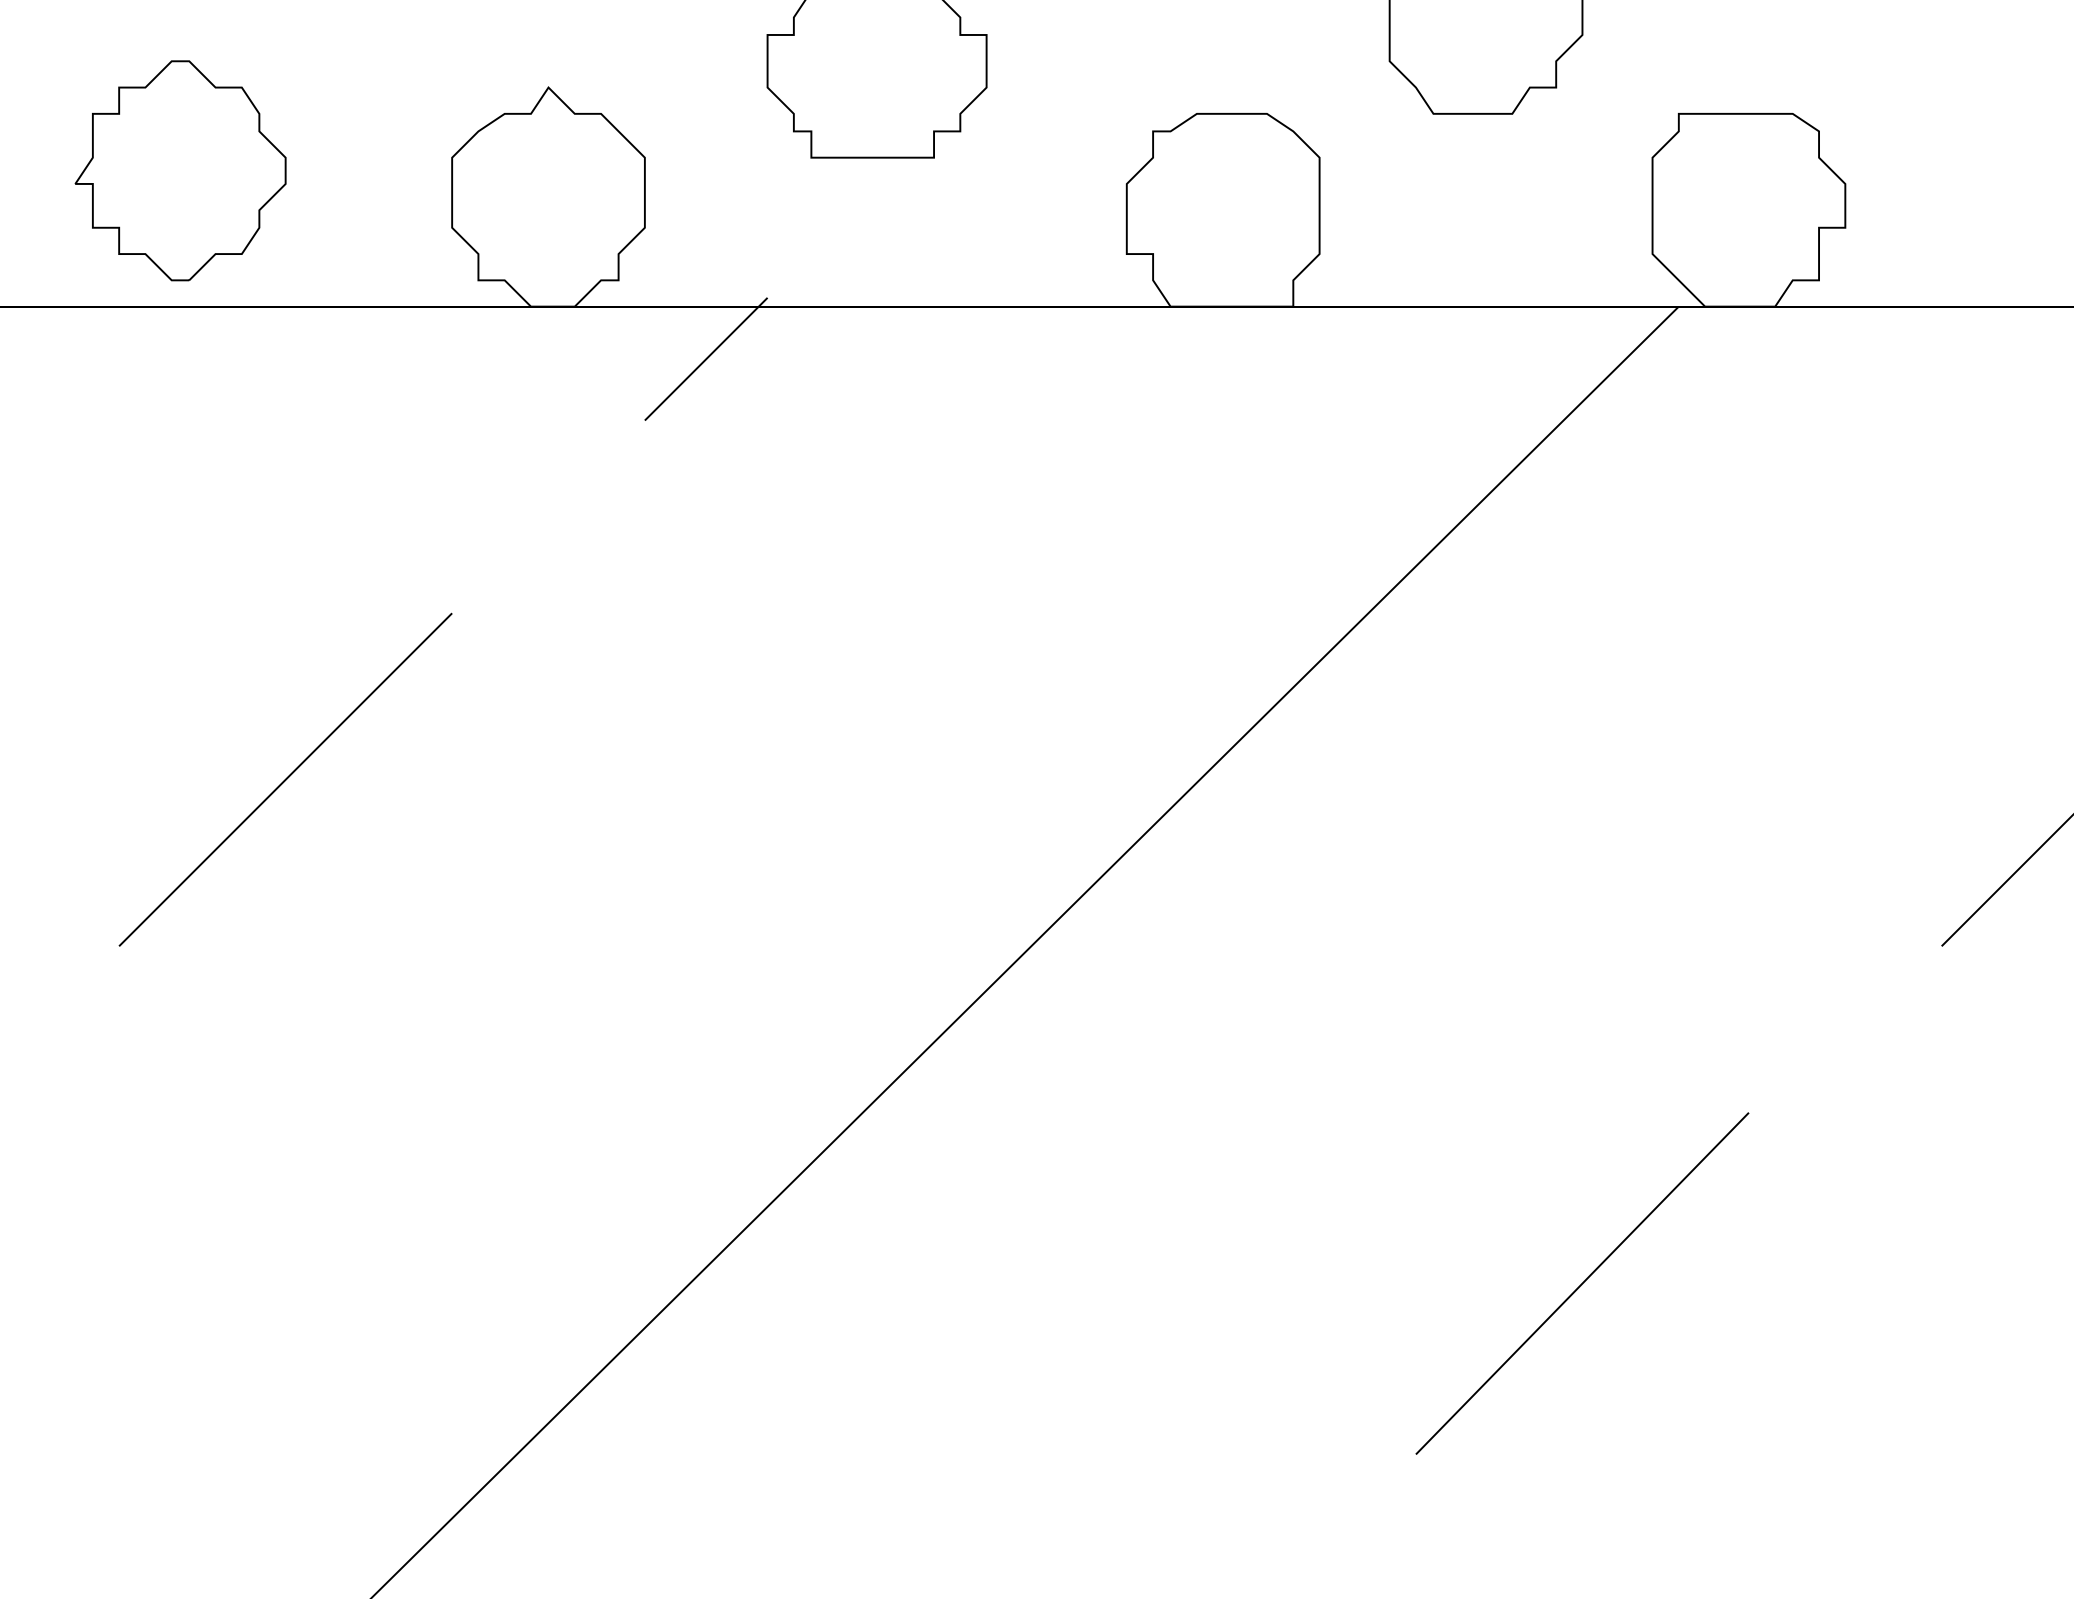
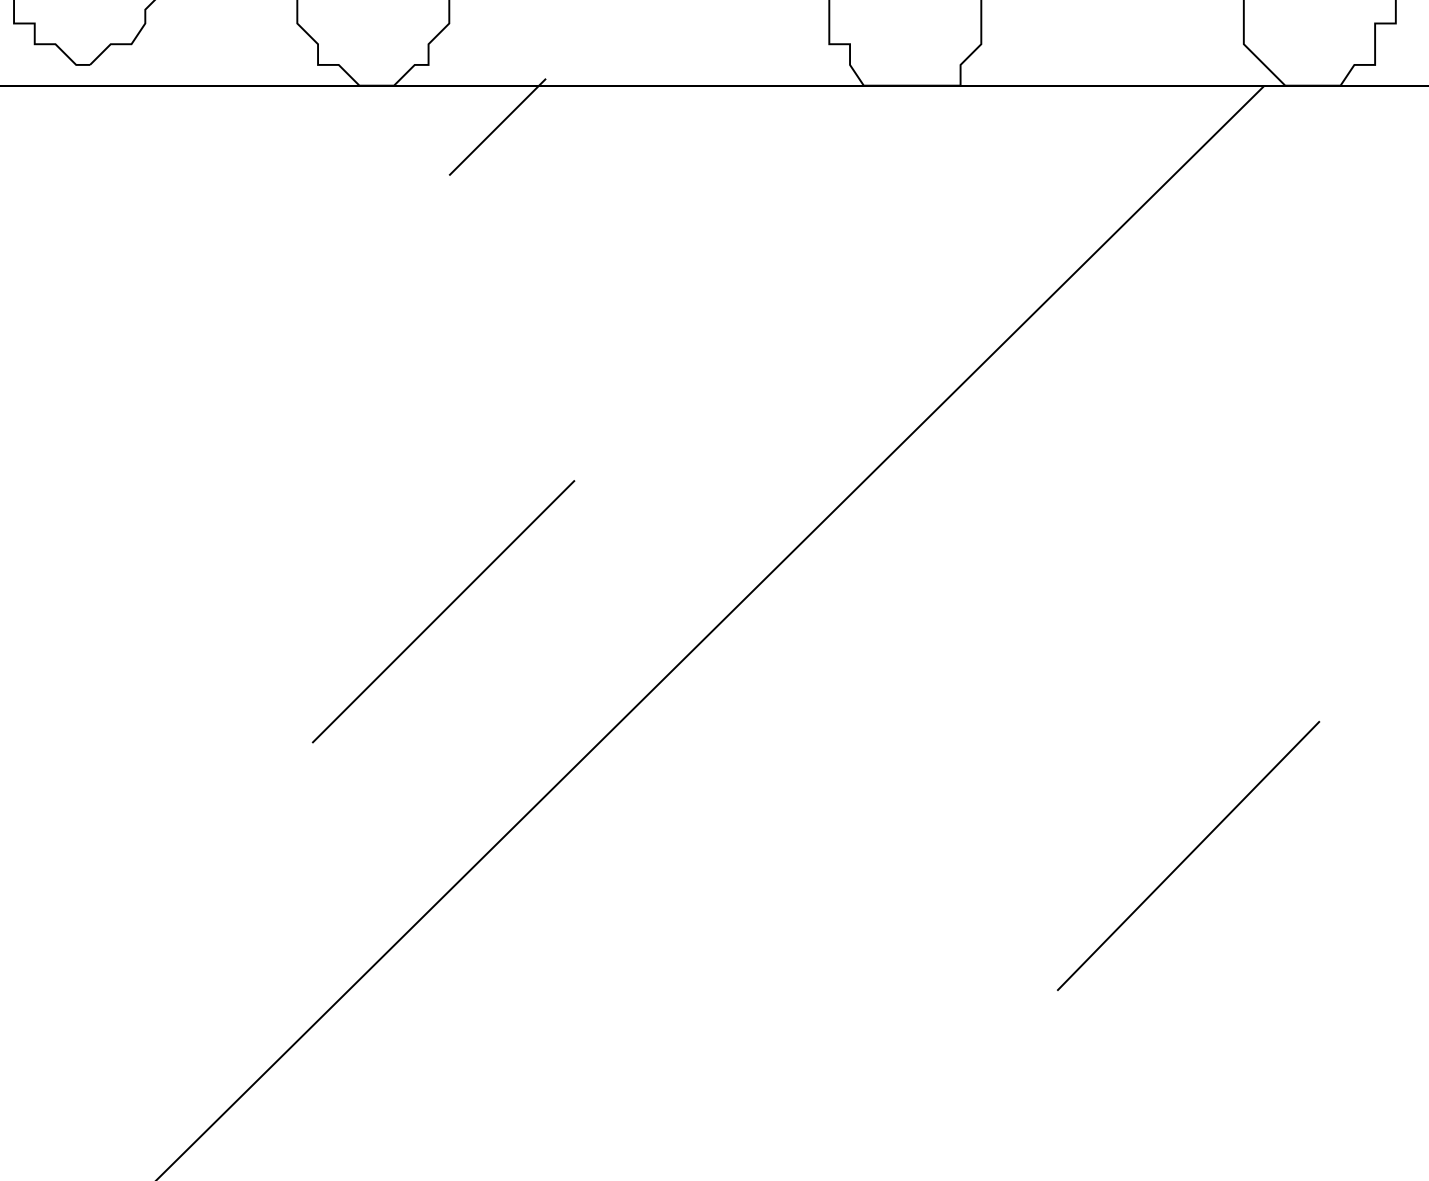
line: (285, 779) -> (443, 611), moved

